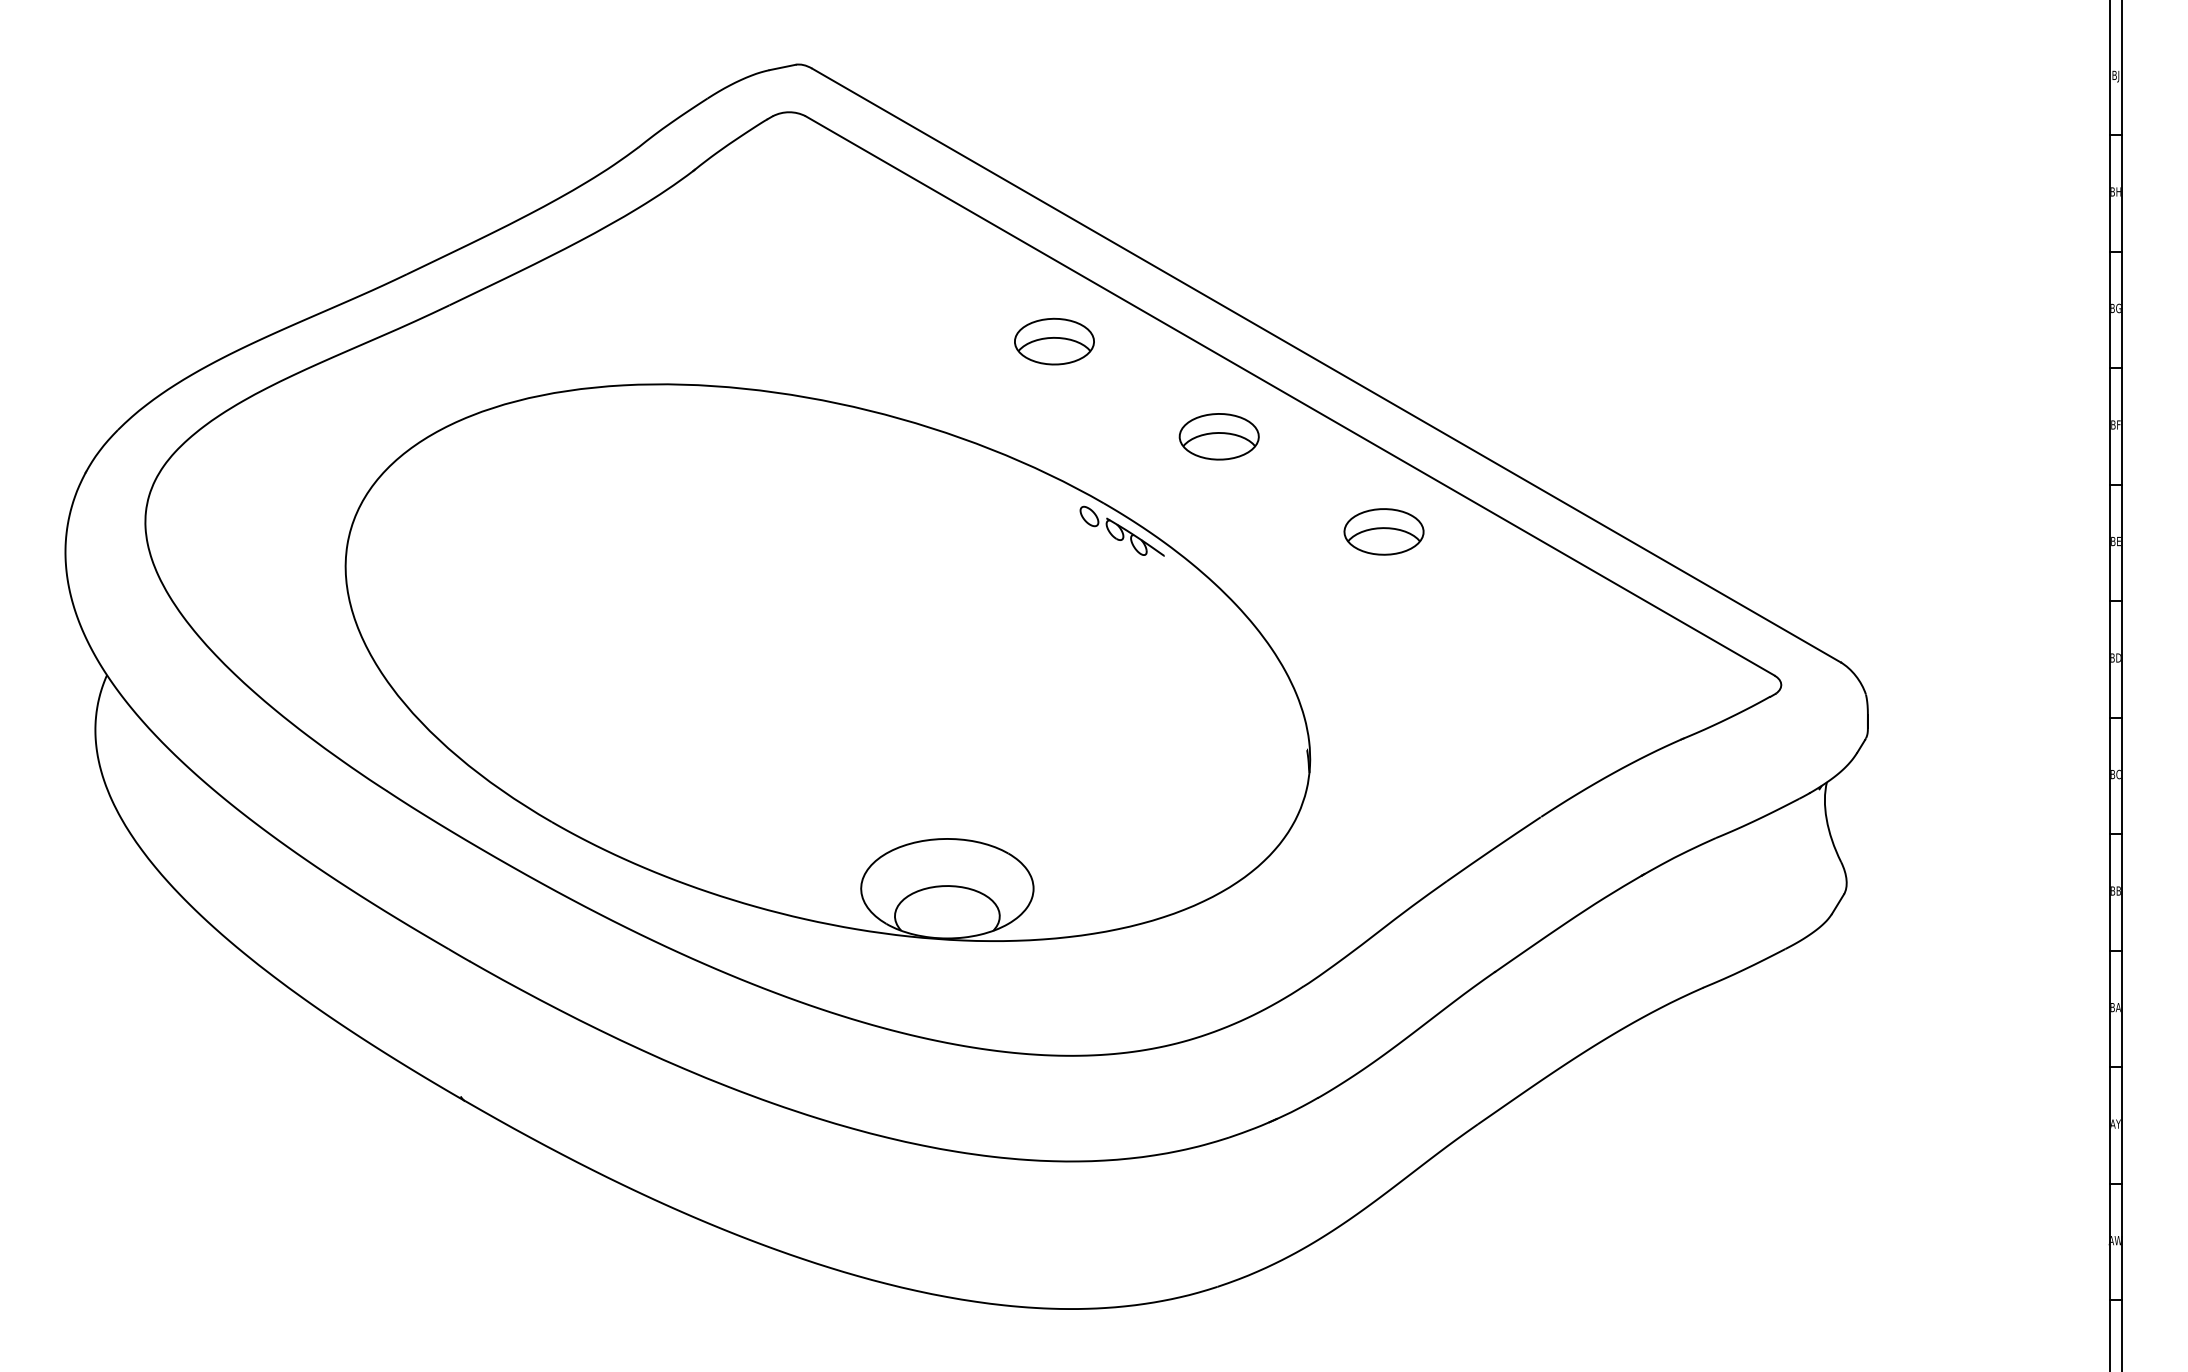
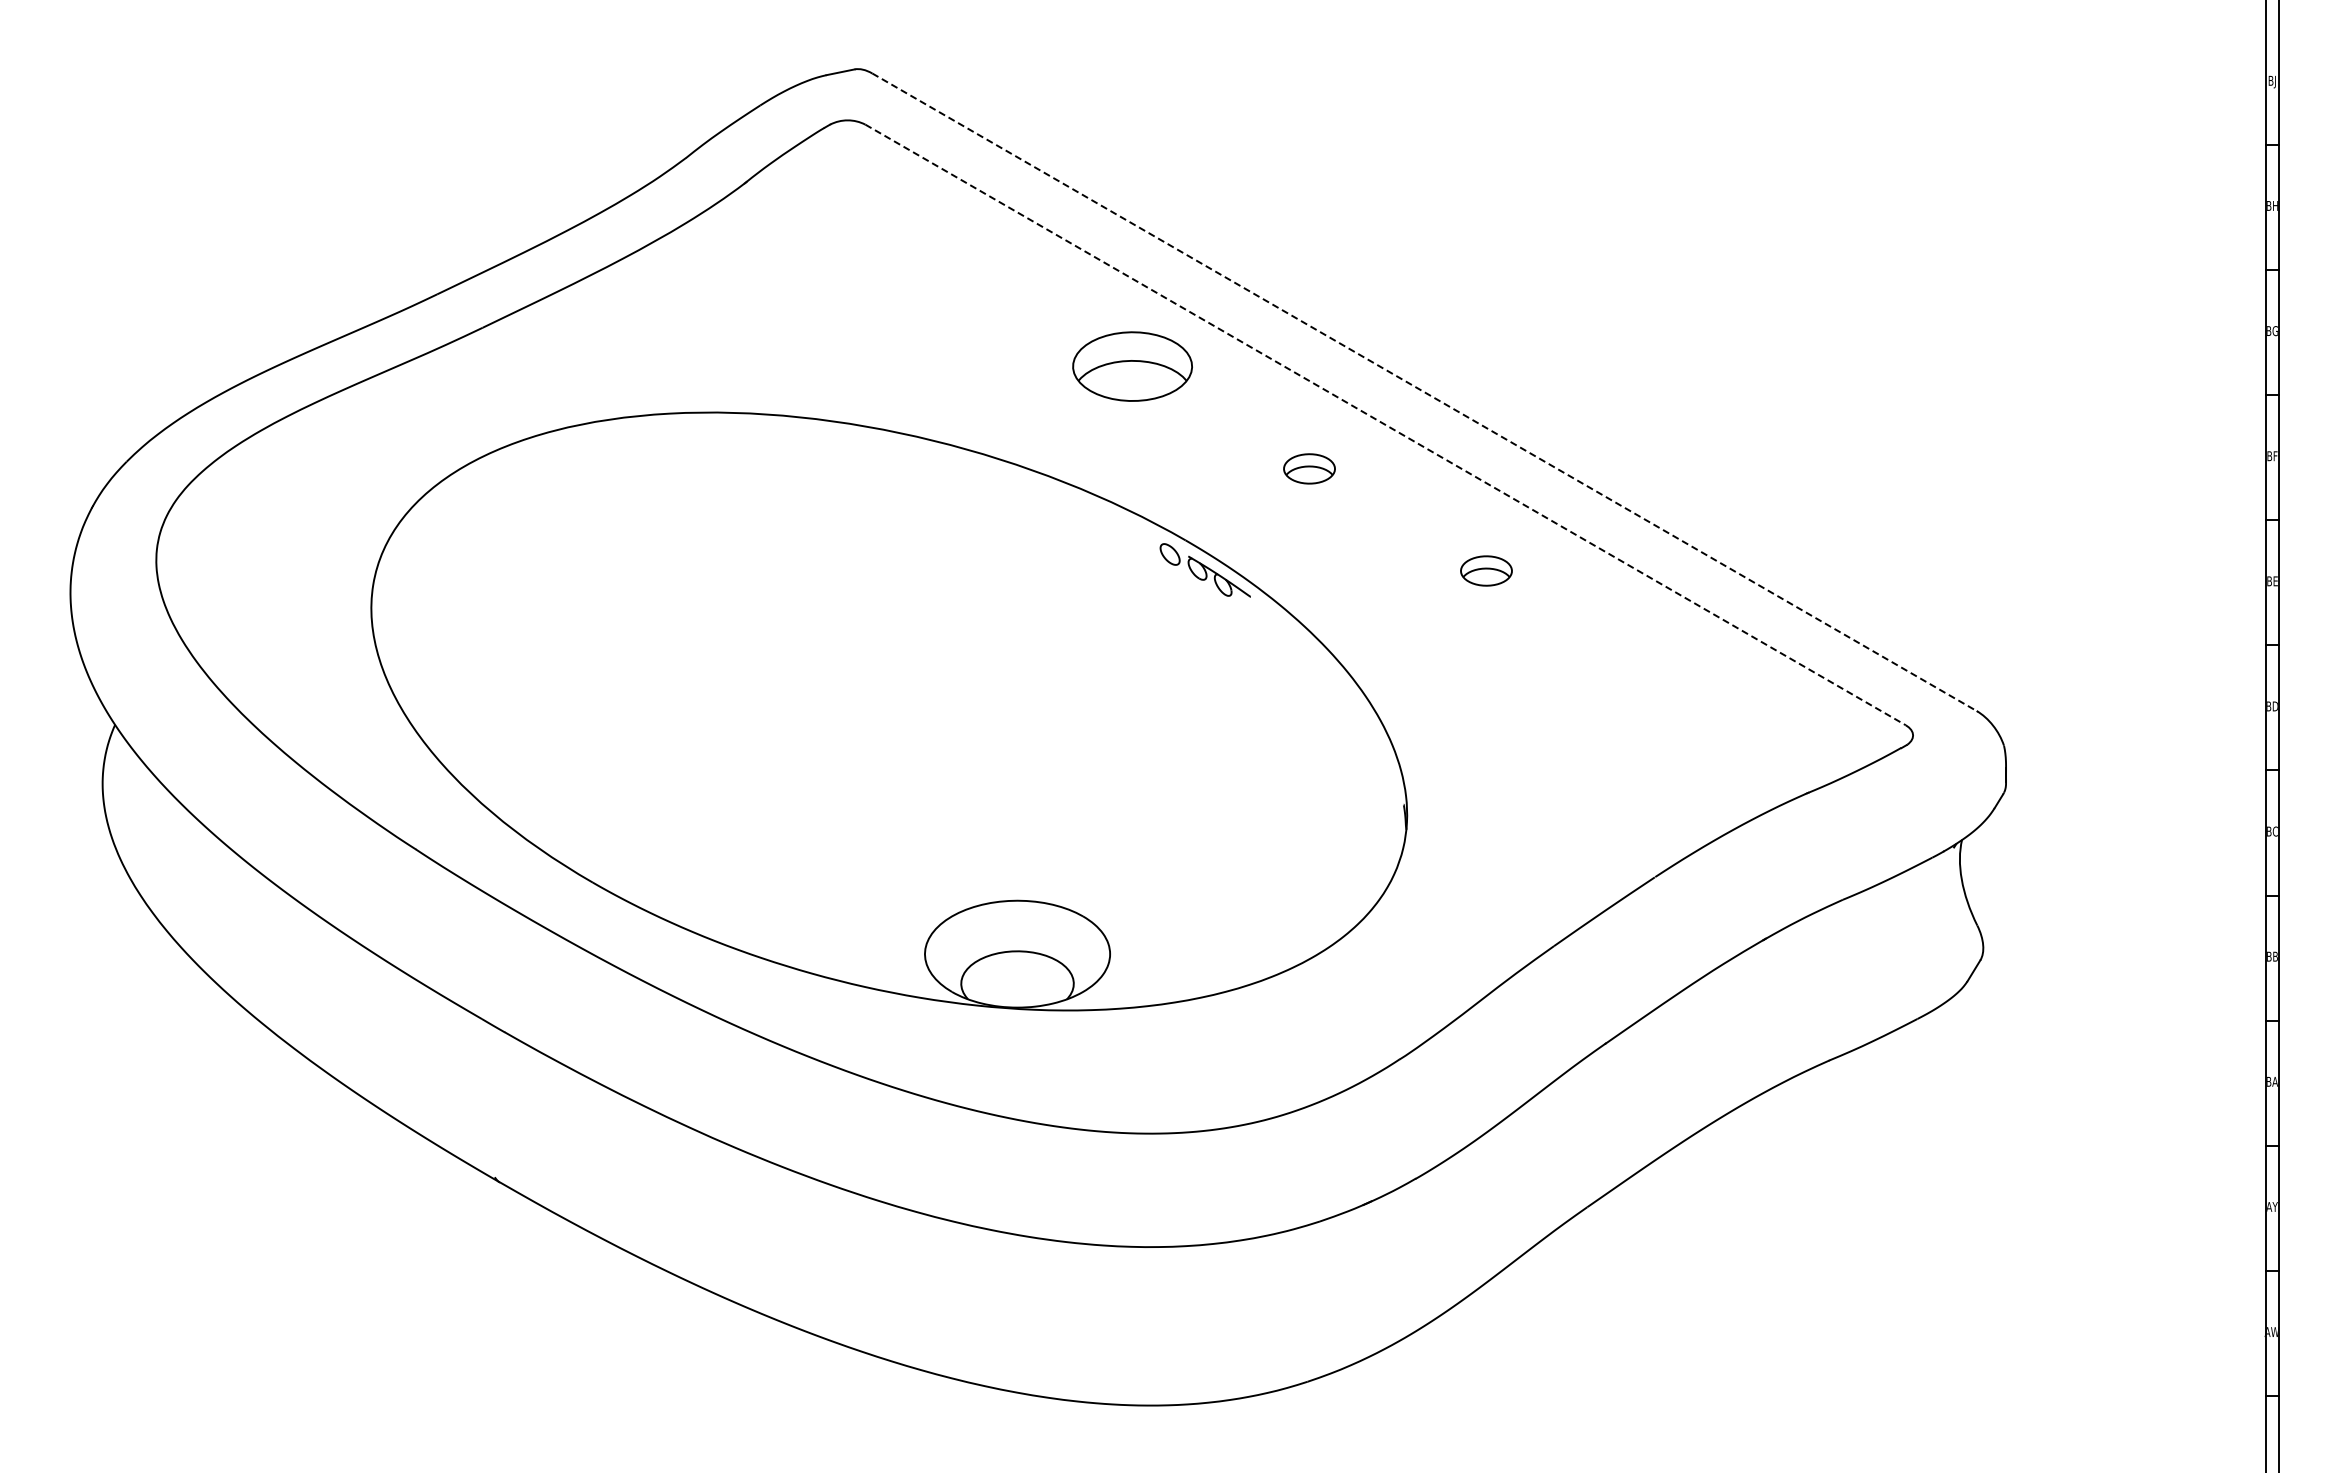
part: (1054, 341) -> (1132, 366), size x1.4
line: (1326, 365) -> (1424, 392), solid -> dashed
line: (1290, 395) -> (1385, 424), solid -> dashed
part: (1219, 436) -> (1309, 468), size x0.6
part: (1384, 531) -> (1486, 570), size x0.6

